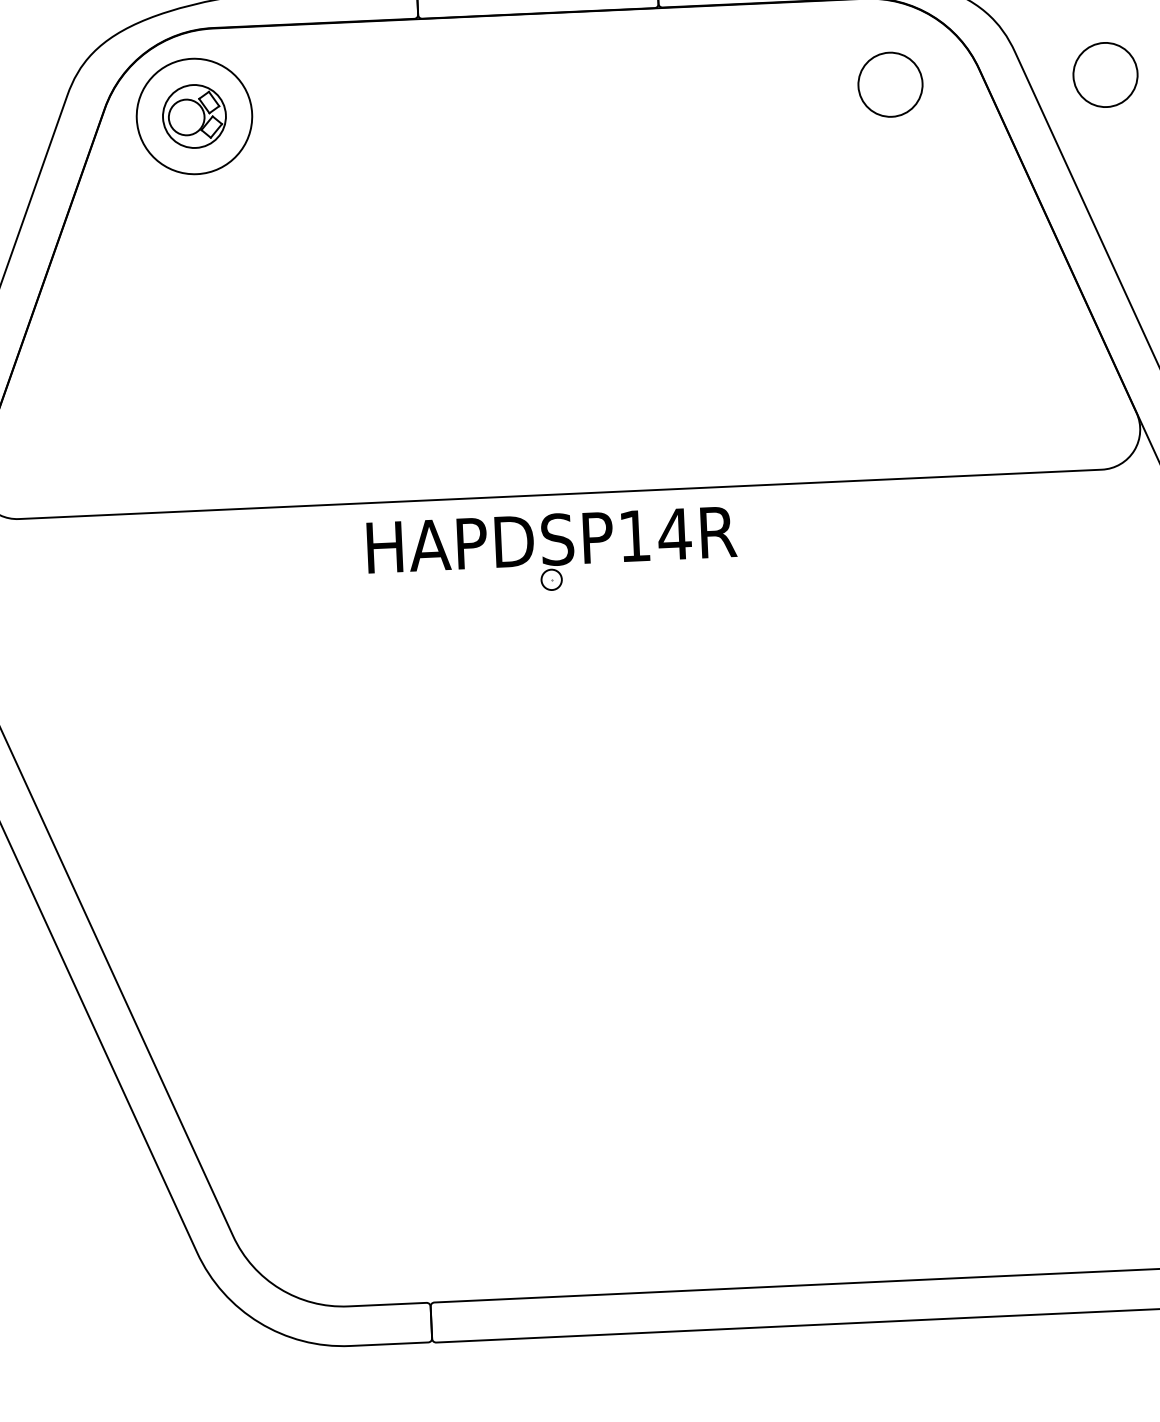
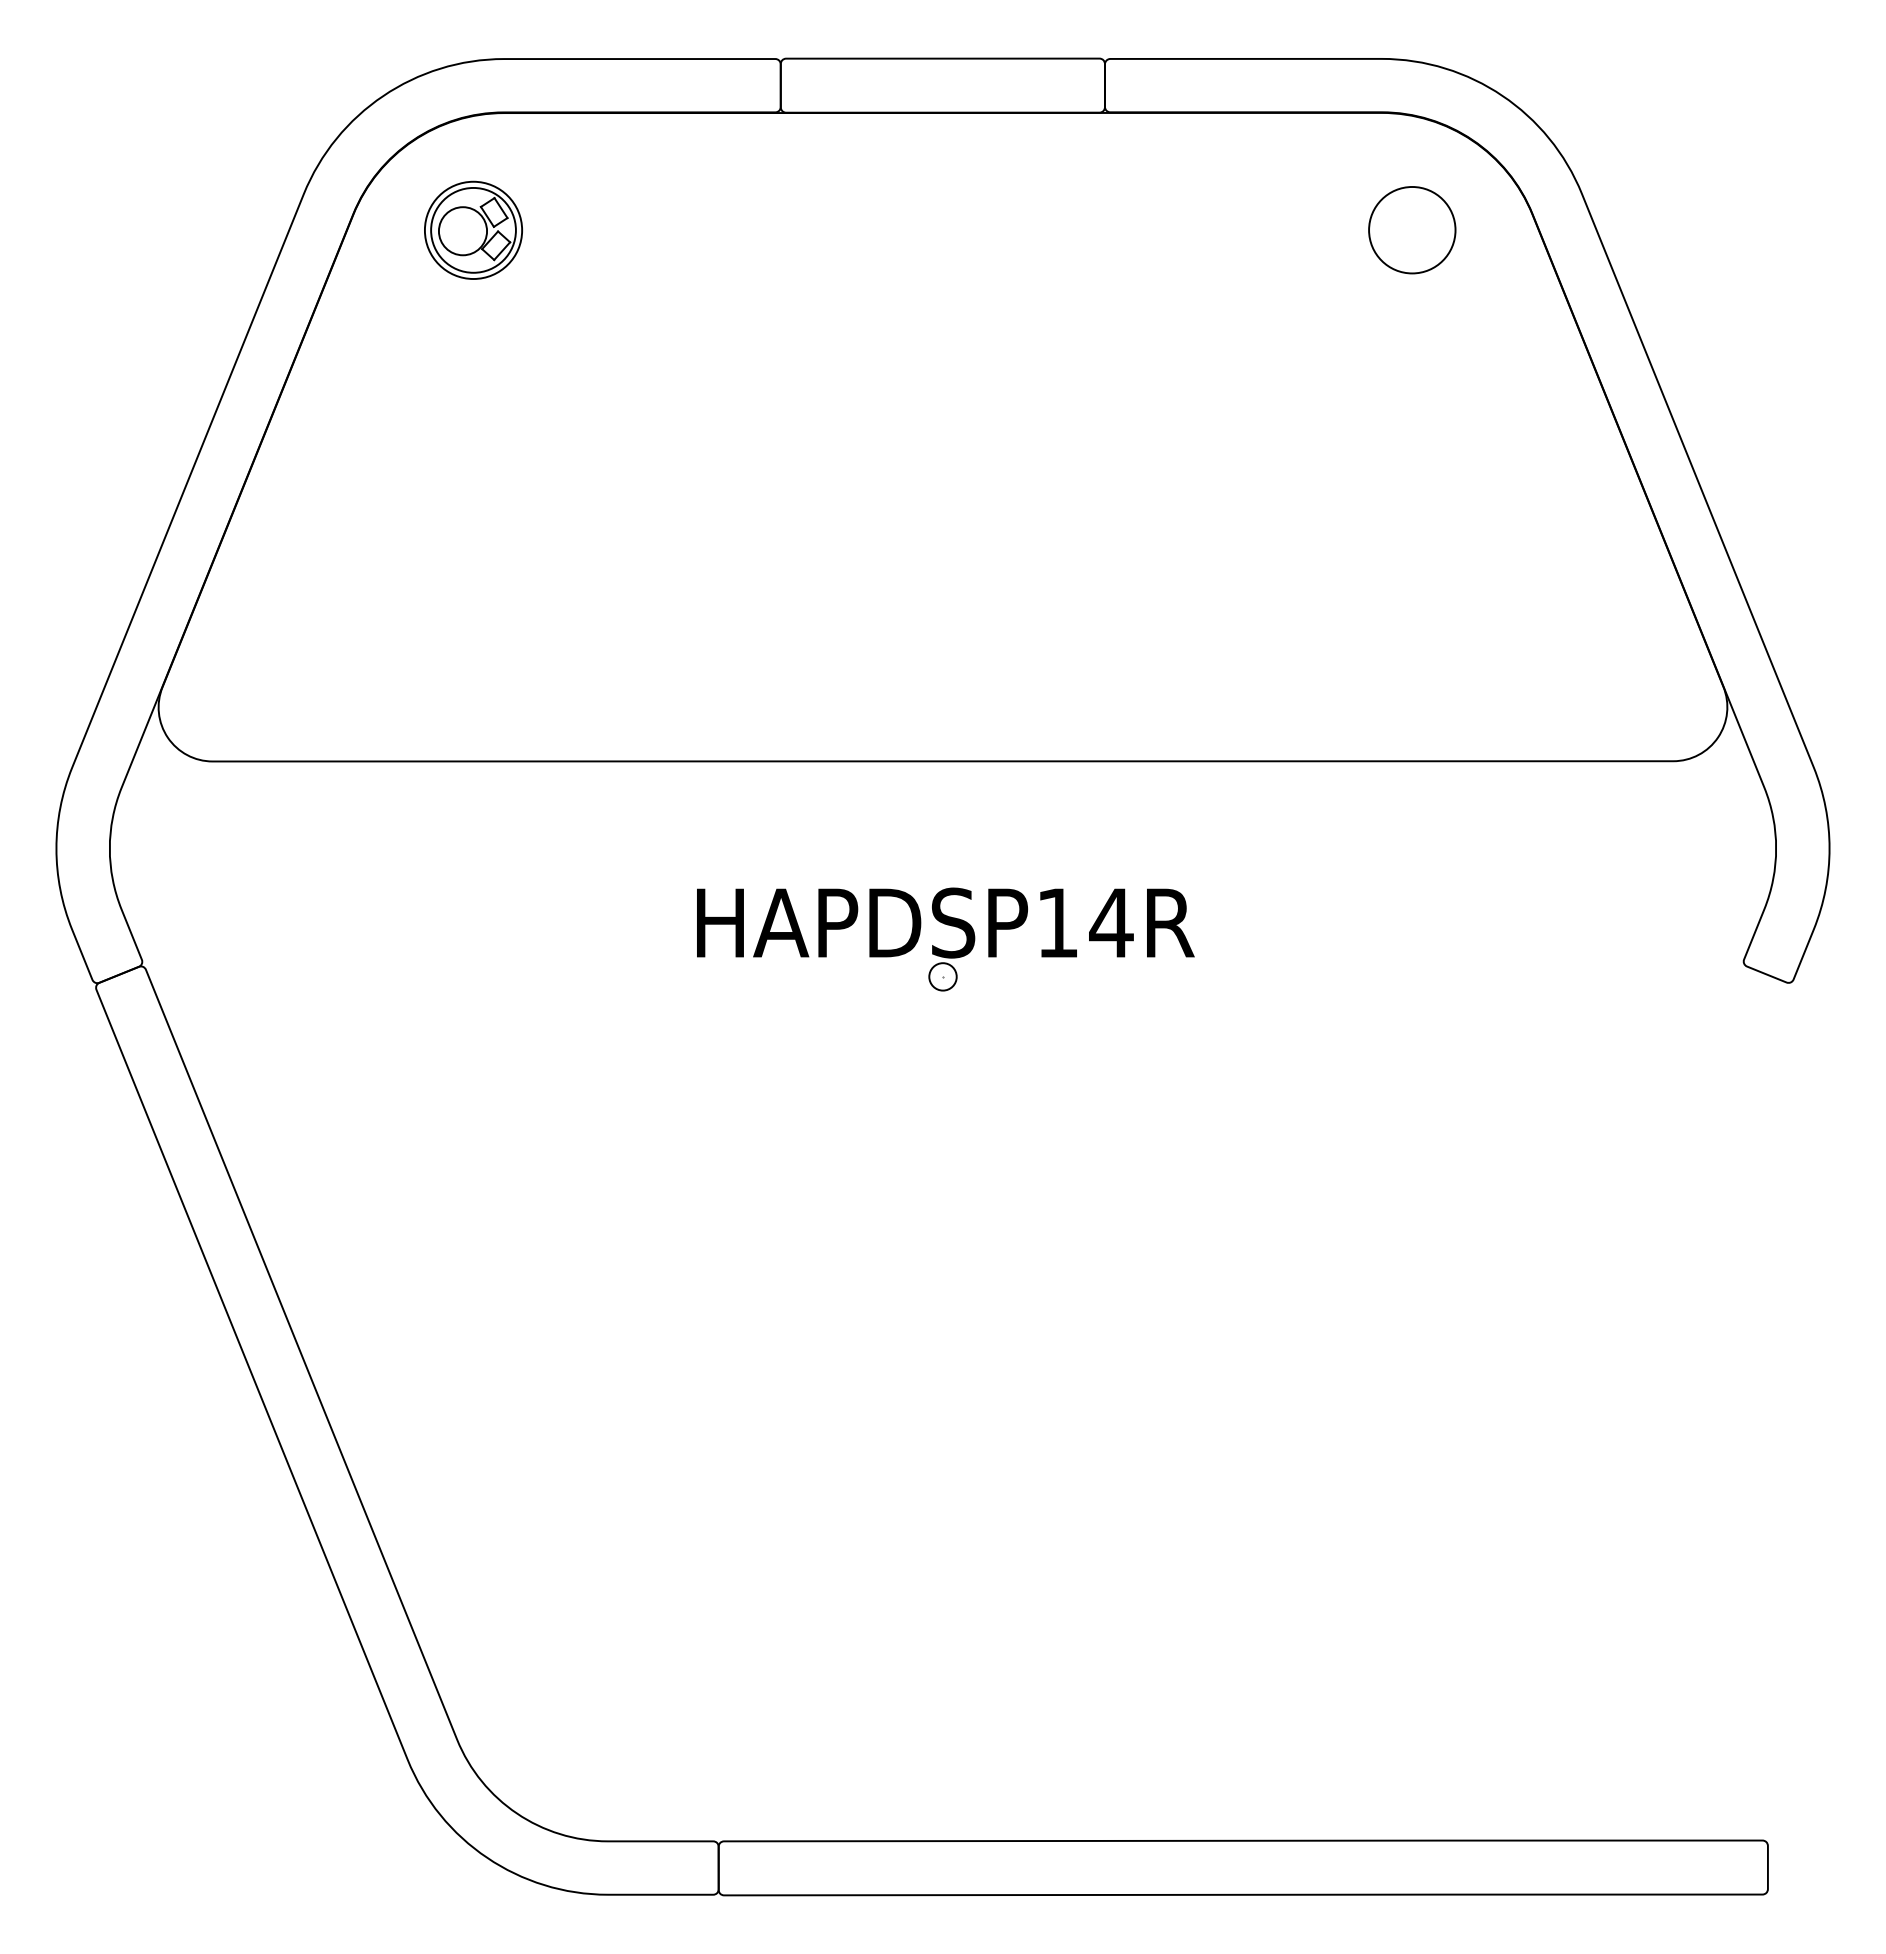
part: (1105, 75) -> (1702, 230), removed
circle: (194, 116) -> (473, 230), size x0.62
part: (550, 559) -> (942, 949), moved

